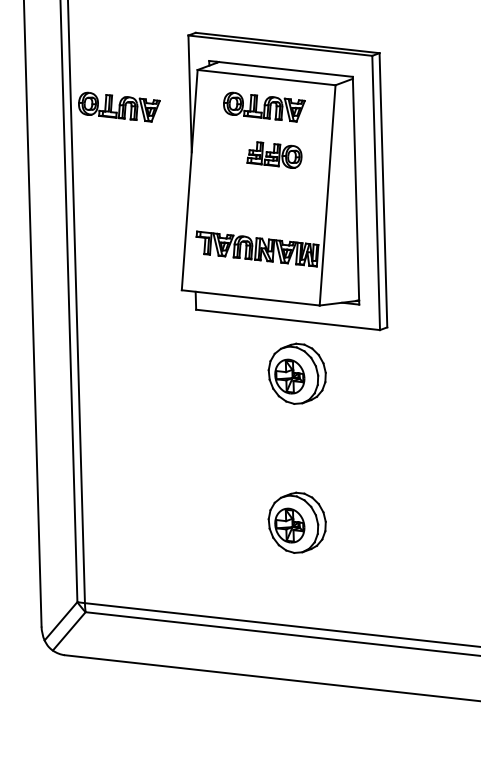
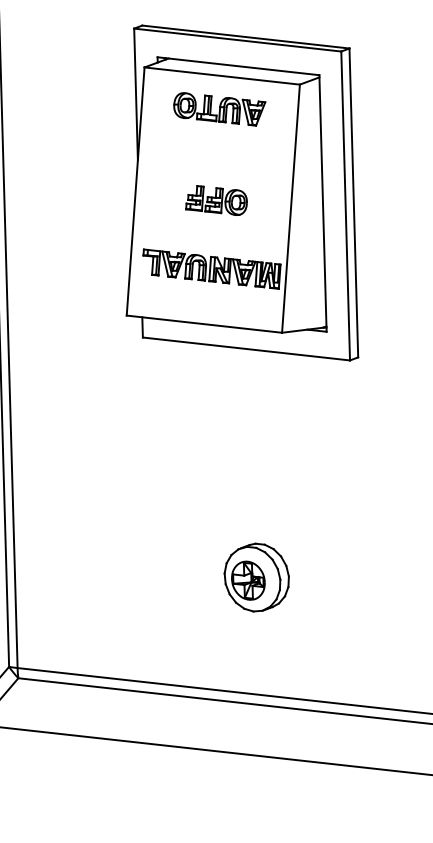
part: (119, 106) -> (56, 108), removed
part: (274, 154) -> (216, 199), moved
part: (296, 373) -> (255, 409), removed

